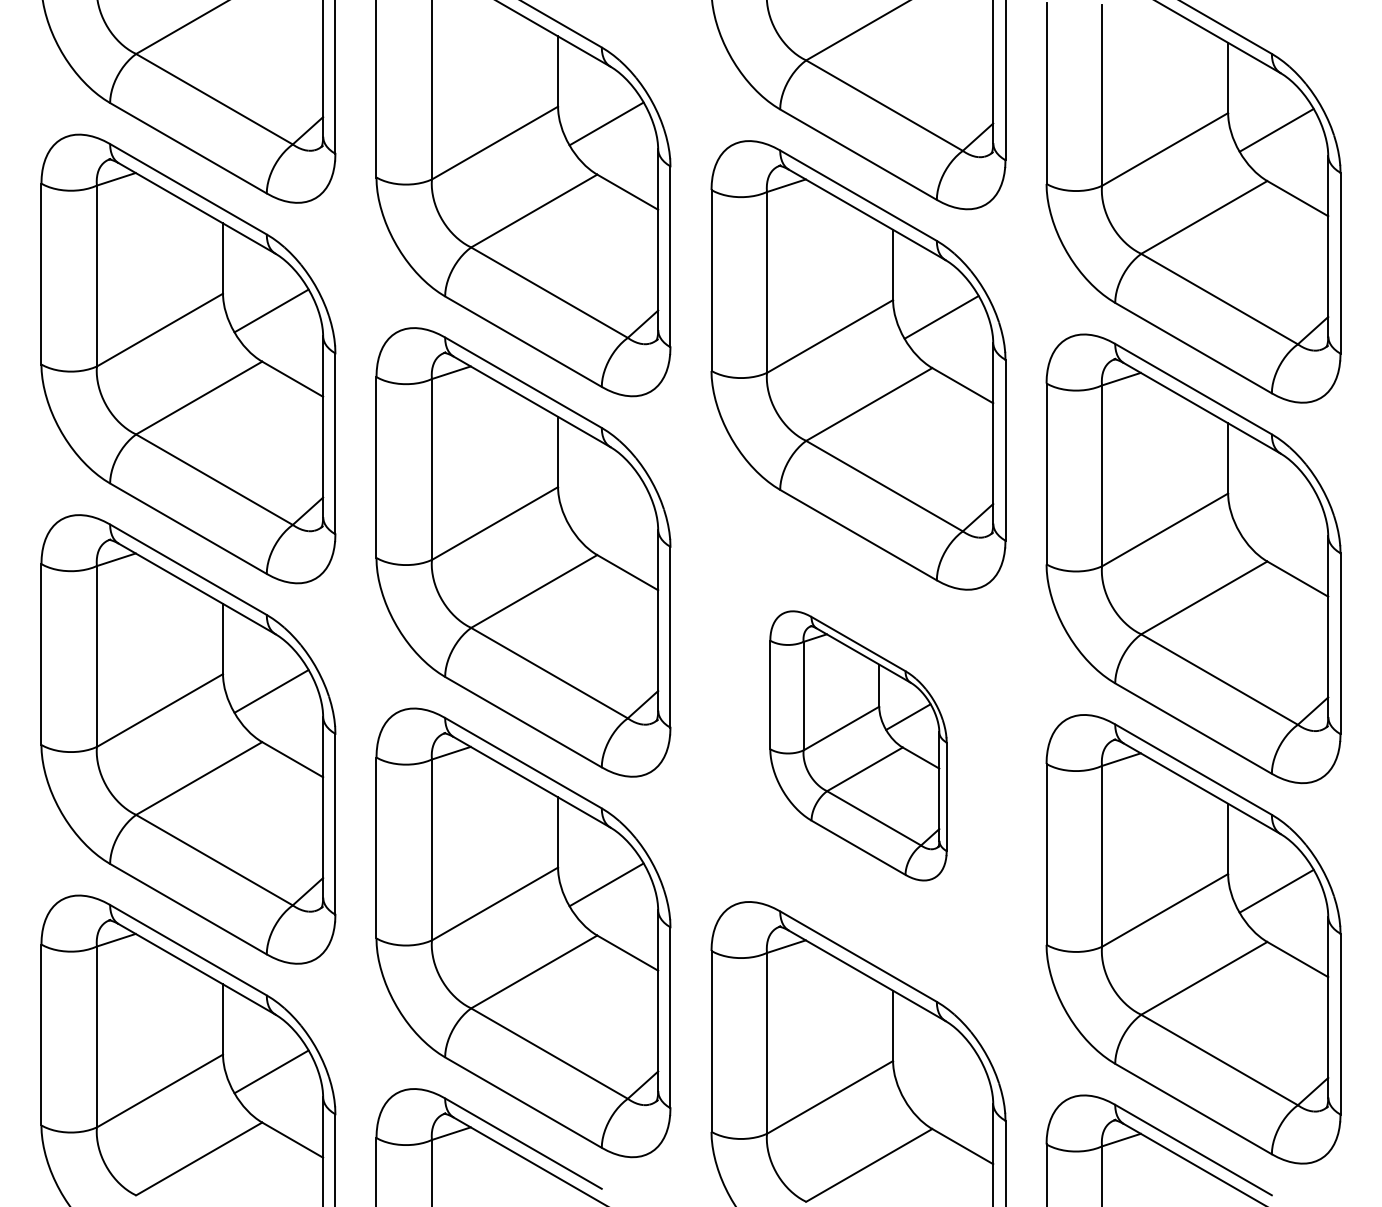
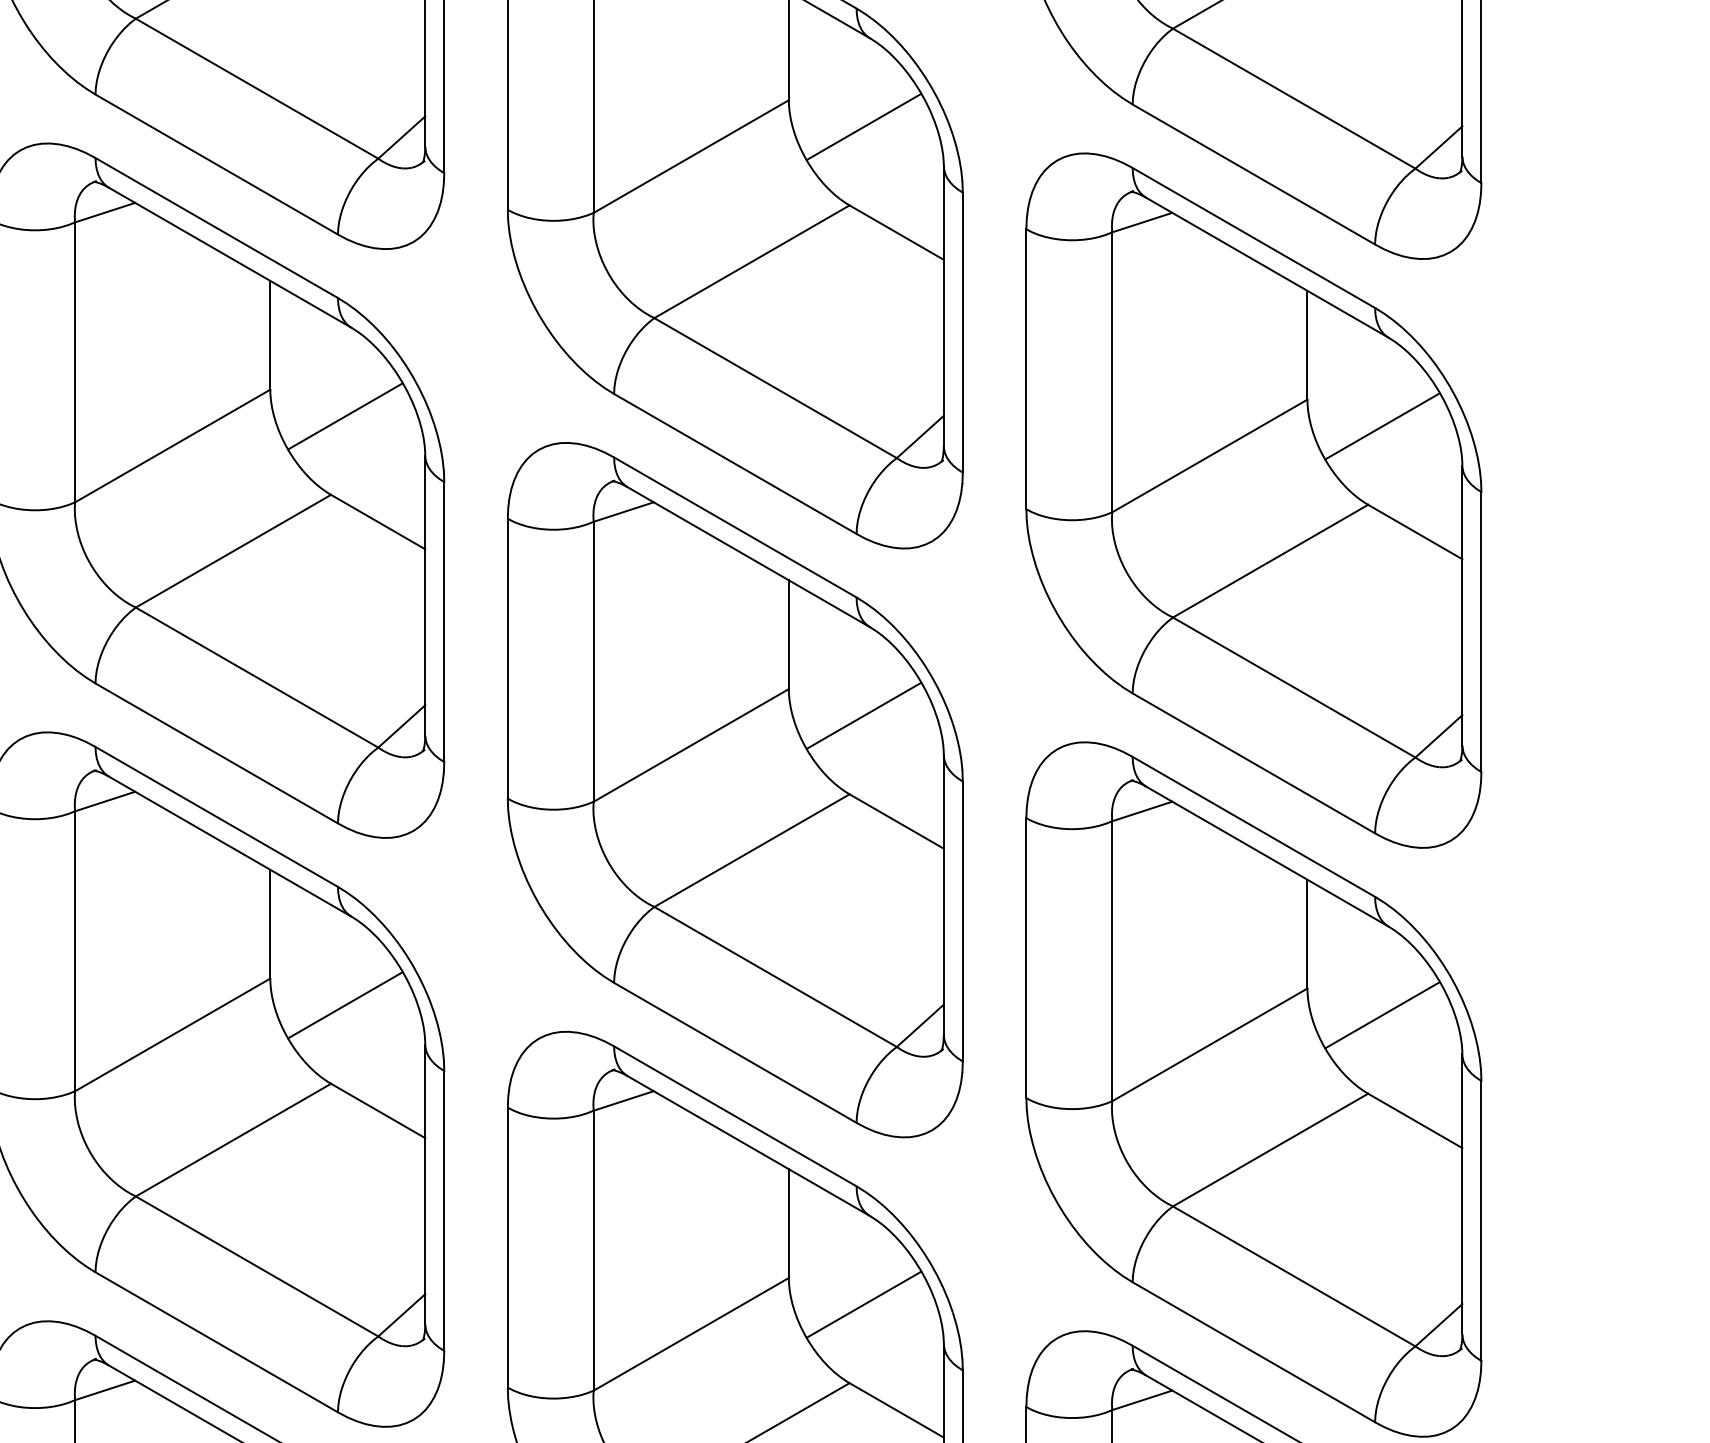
line: (606, 504) -> (345, 416), added
line: (1276, 510) -> (1382, 425), added
part: (858, 745) -> (735, 789), size x1.67
line: (941, 1078) -> (863, 1304), added

